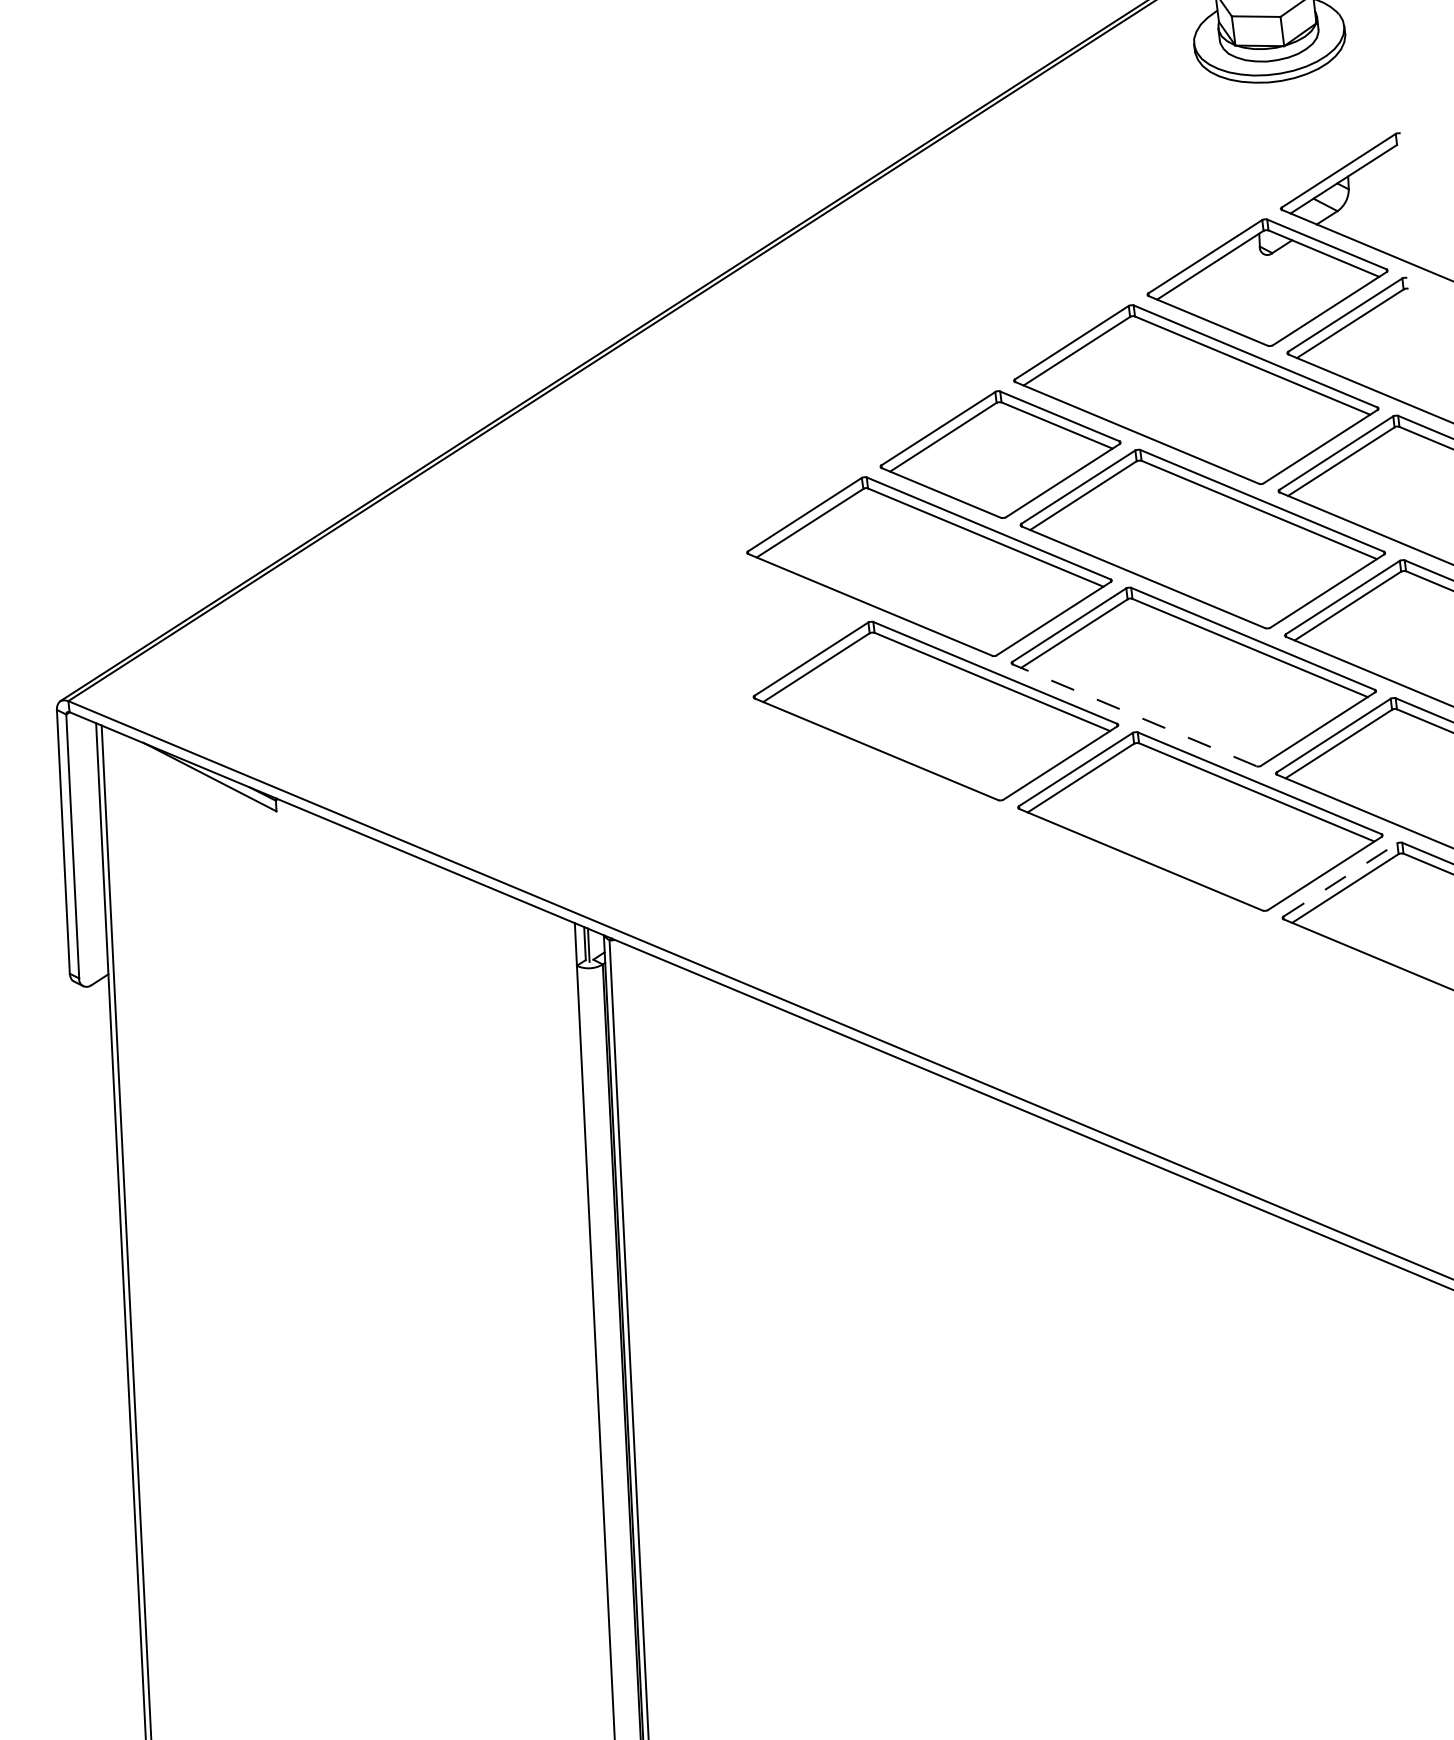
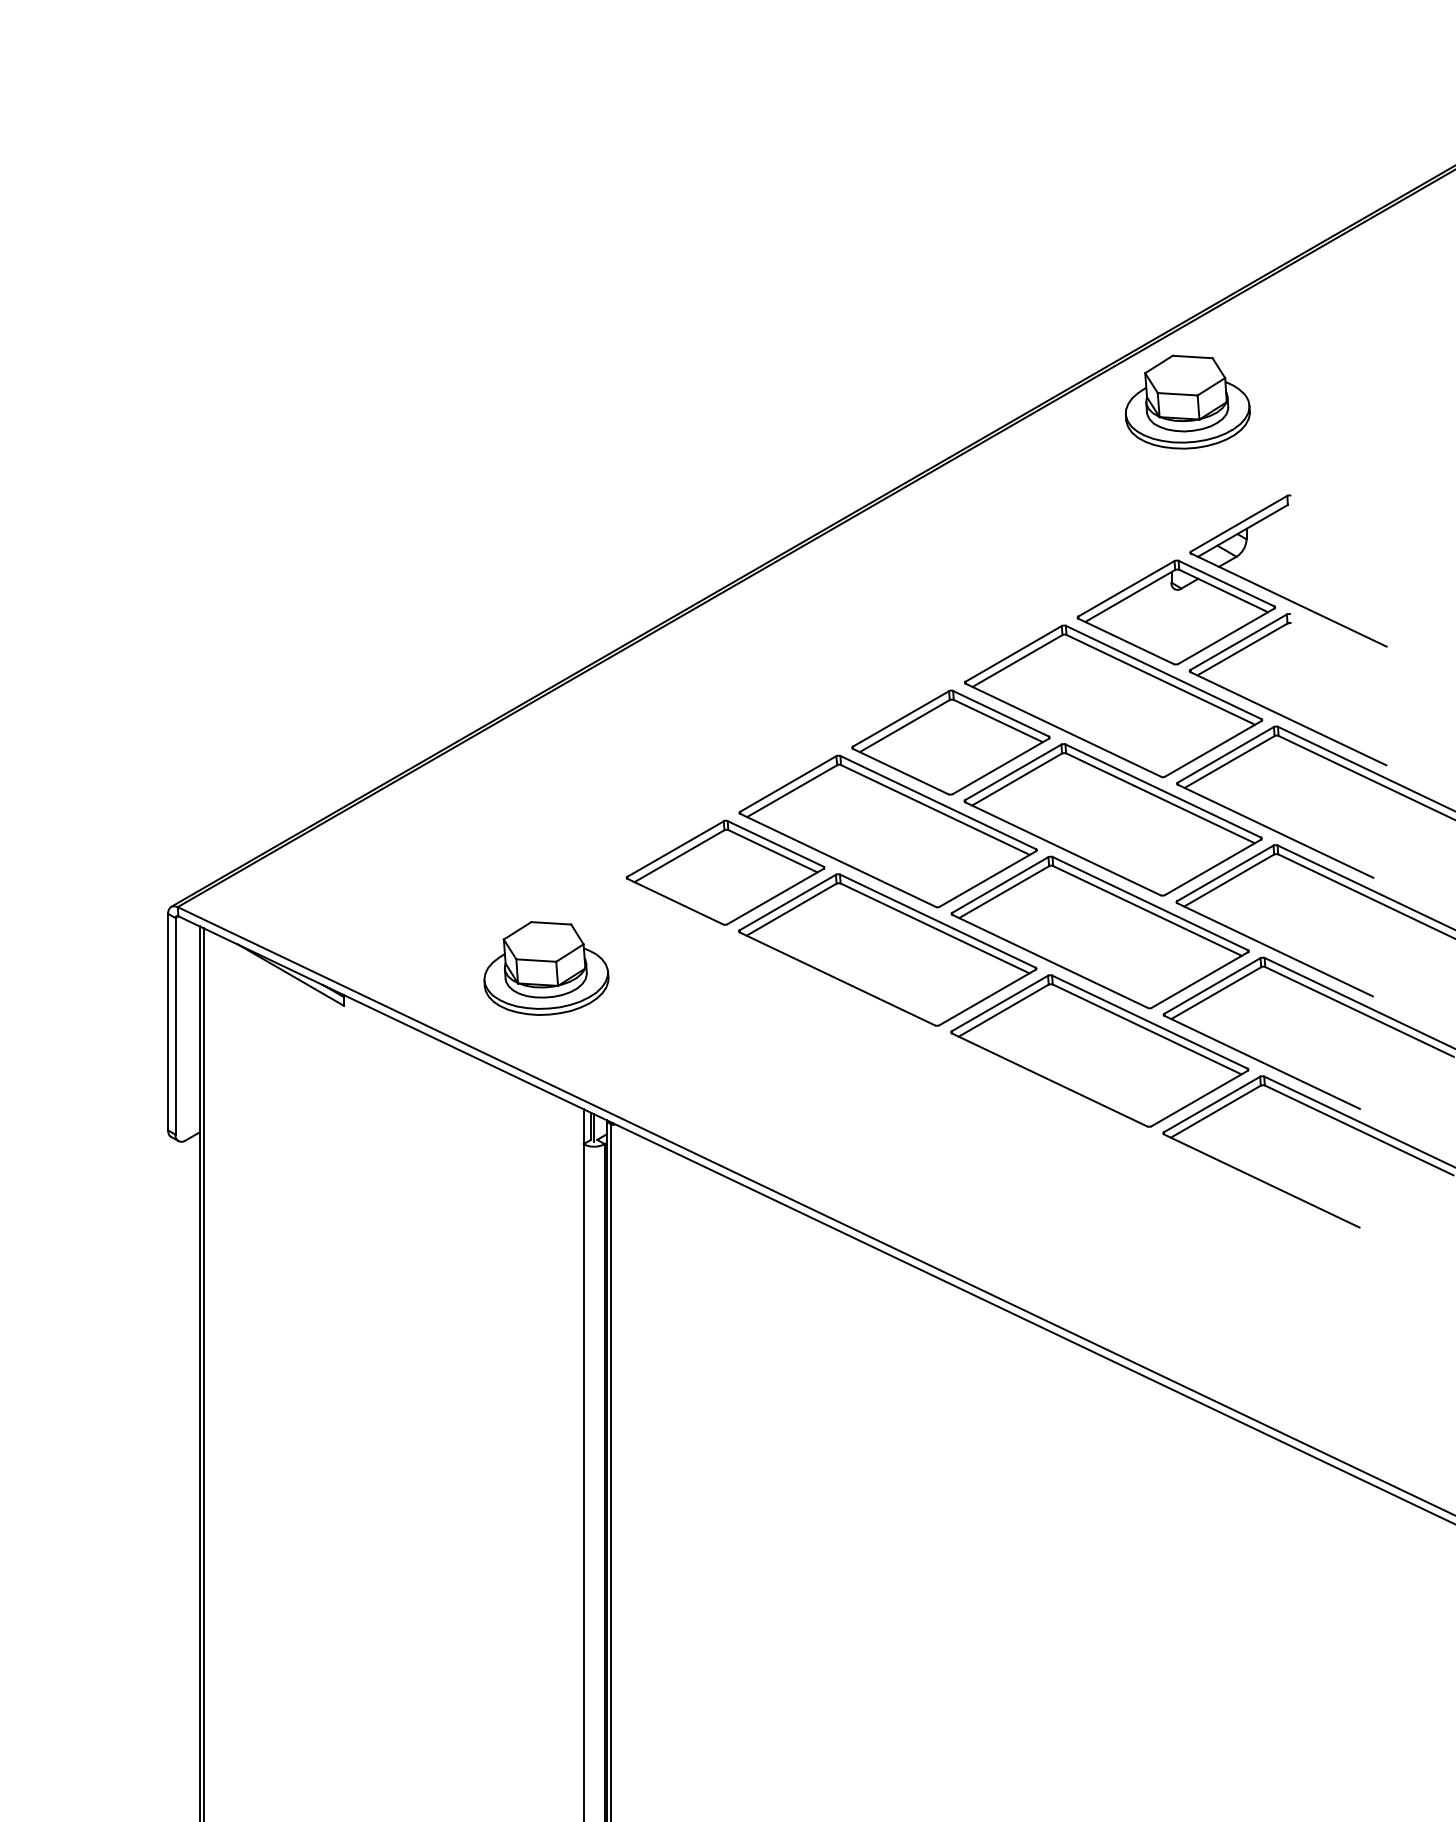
part: (733, 626) -> (725, 872), added
line: (1133, 715) -> (1049, 961), dashed -> solid
part: (521, 753) -> (546, 968), added
line: (1340, 879) -> (1212, 1104), dashed -> solid

